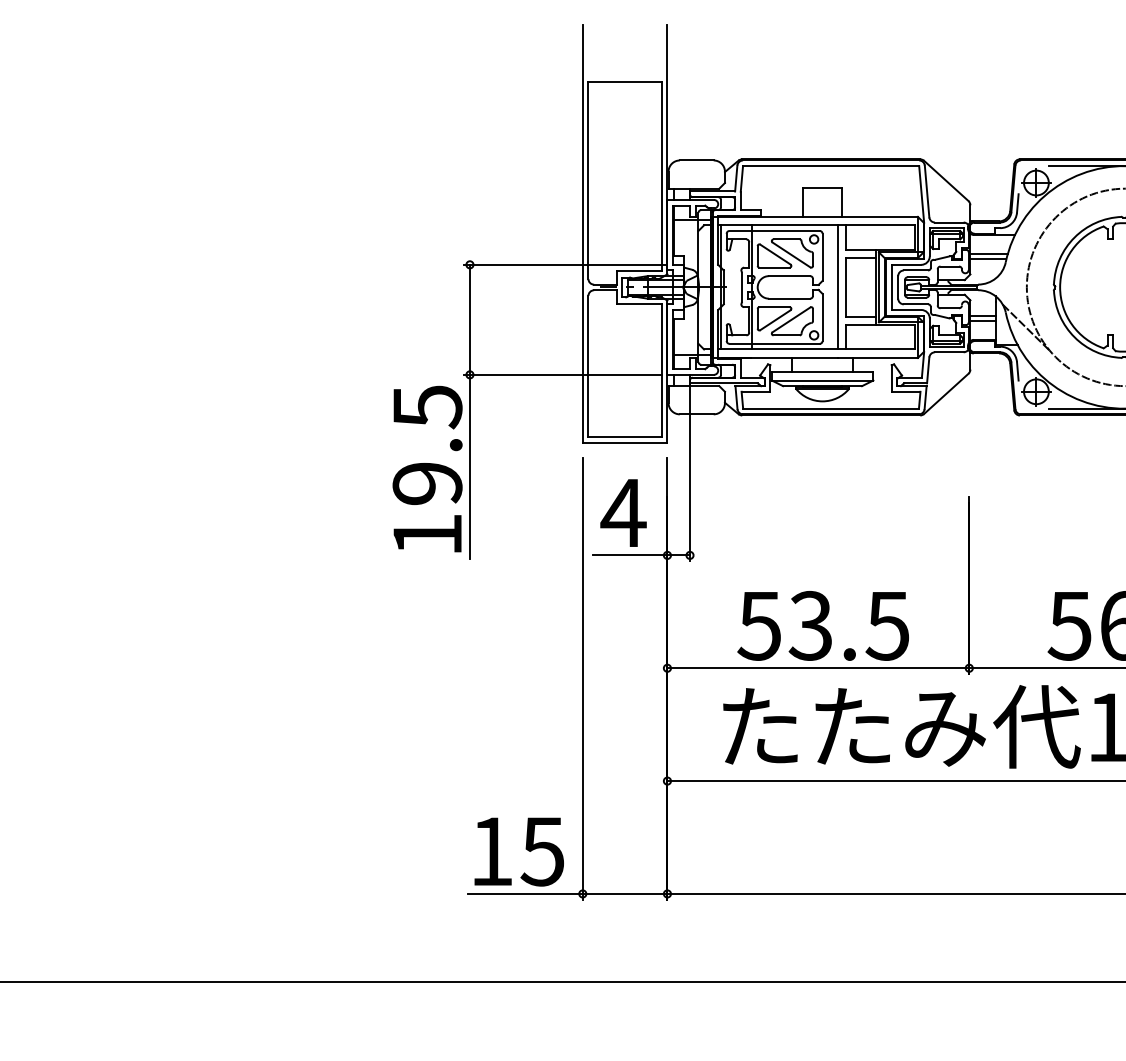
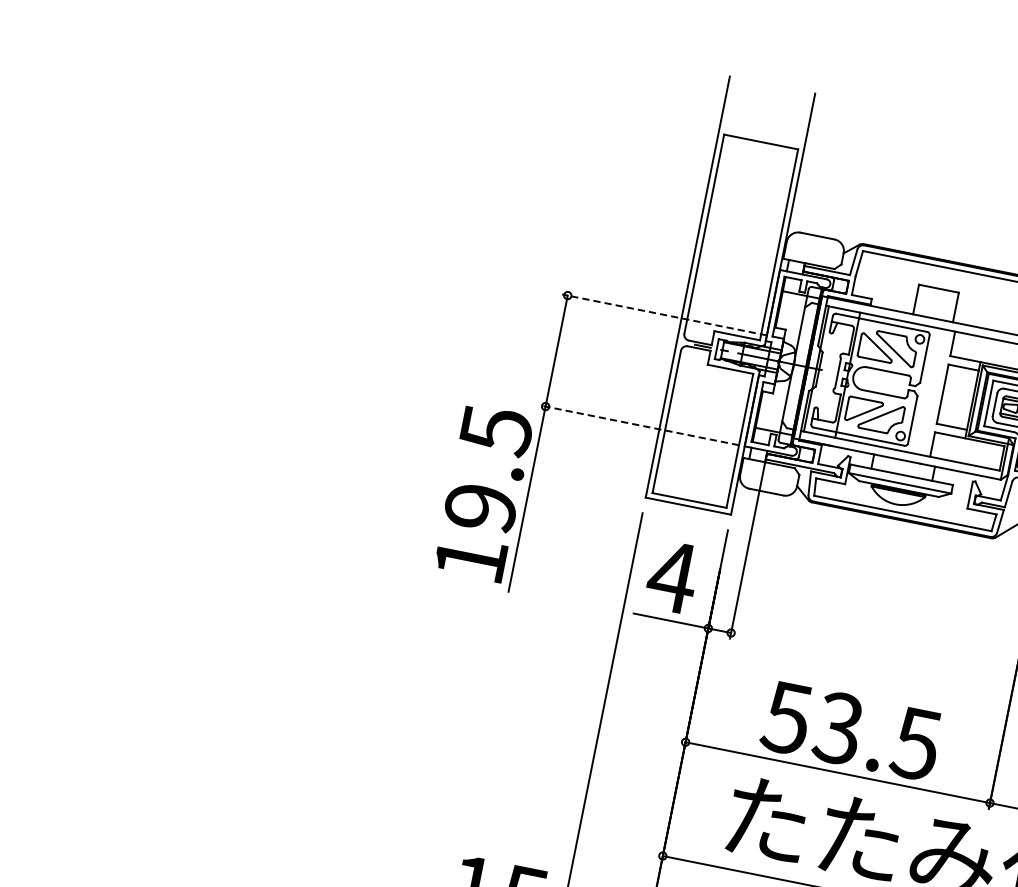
line: (565, 264) -> (664, 314), solid -> dashed
line: (837, 287) -> (933, 392), removed
line: (563, 374) -> (640, 425), solid -> dashed

